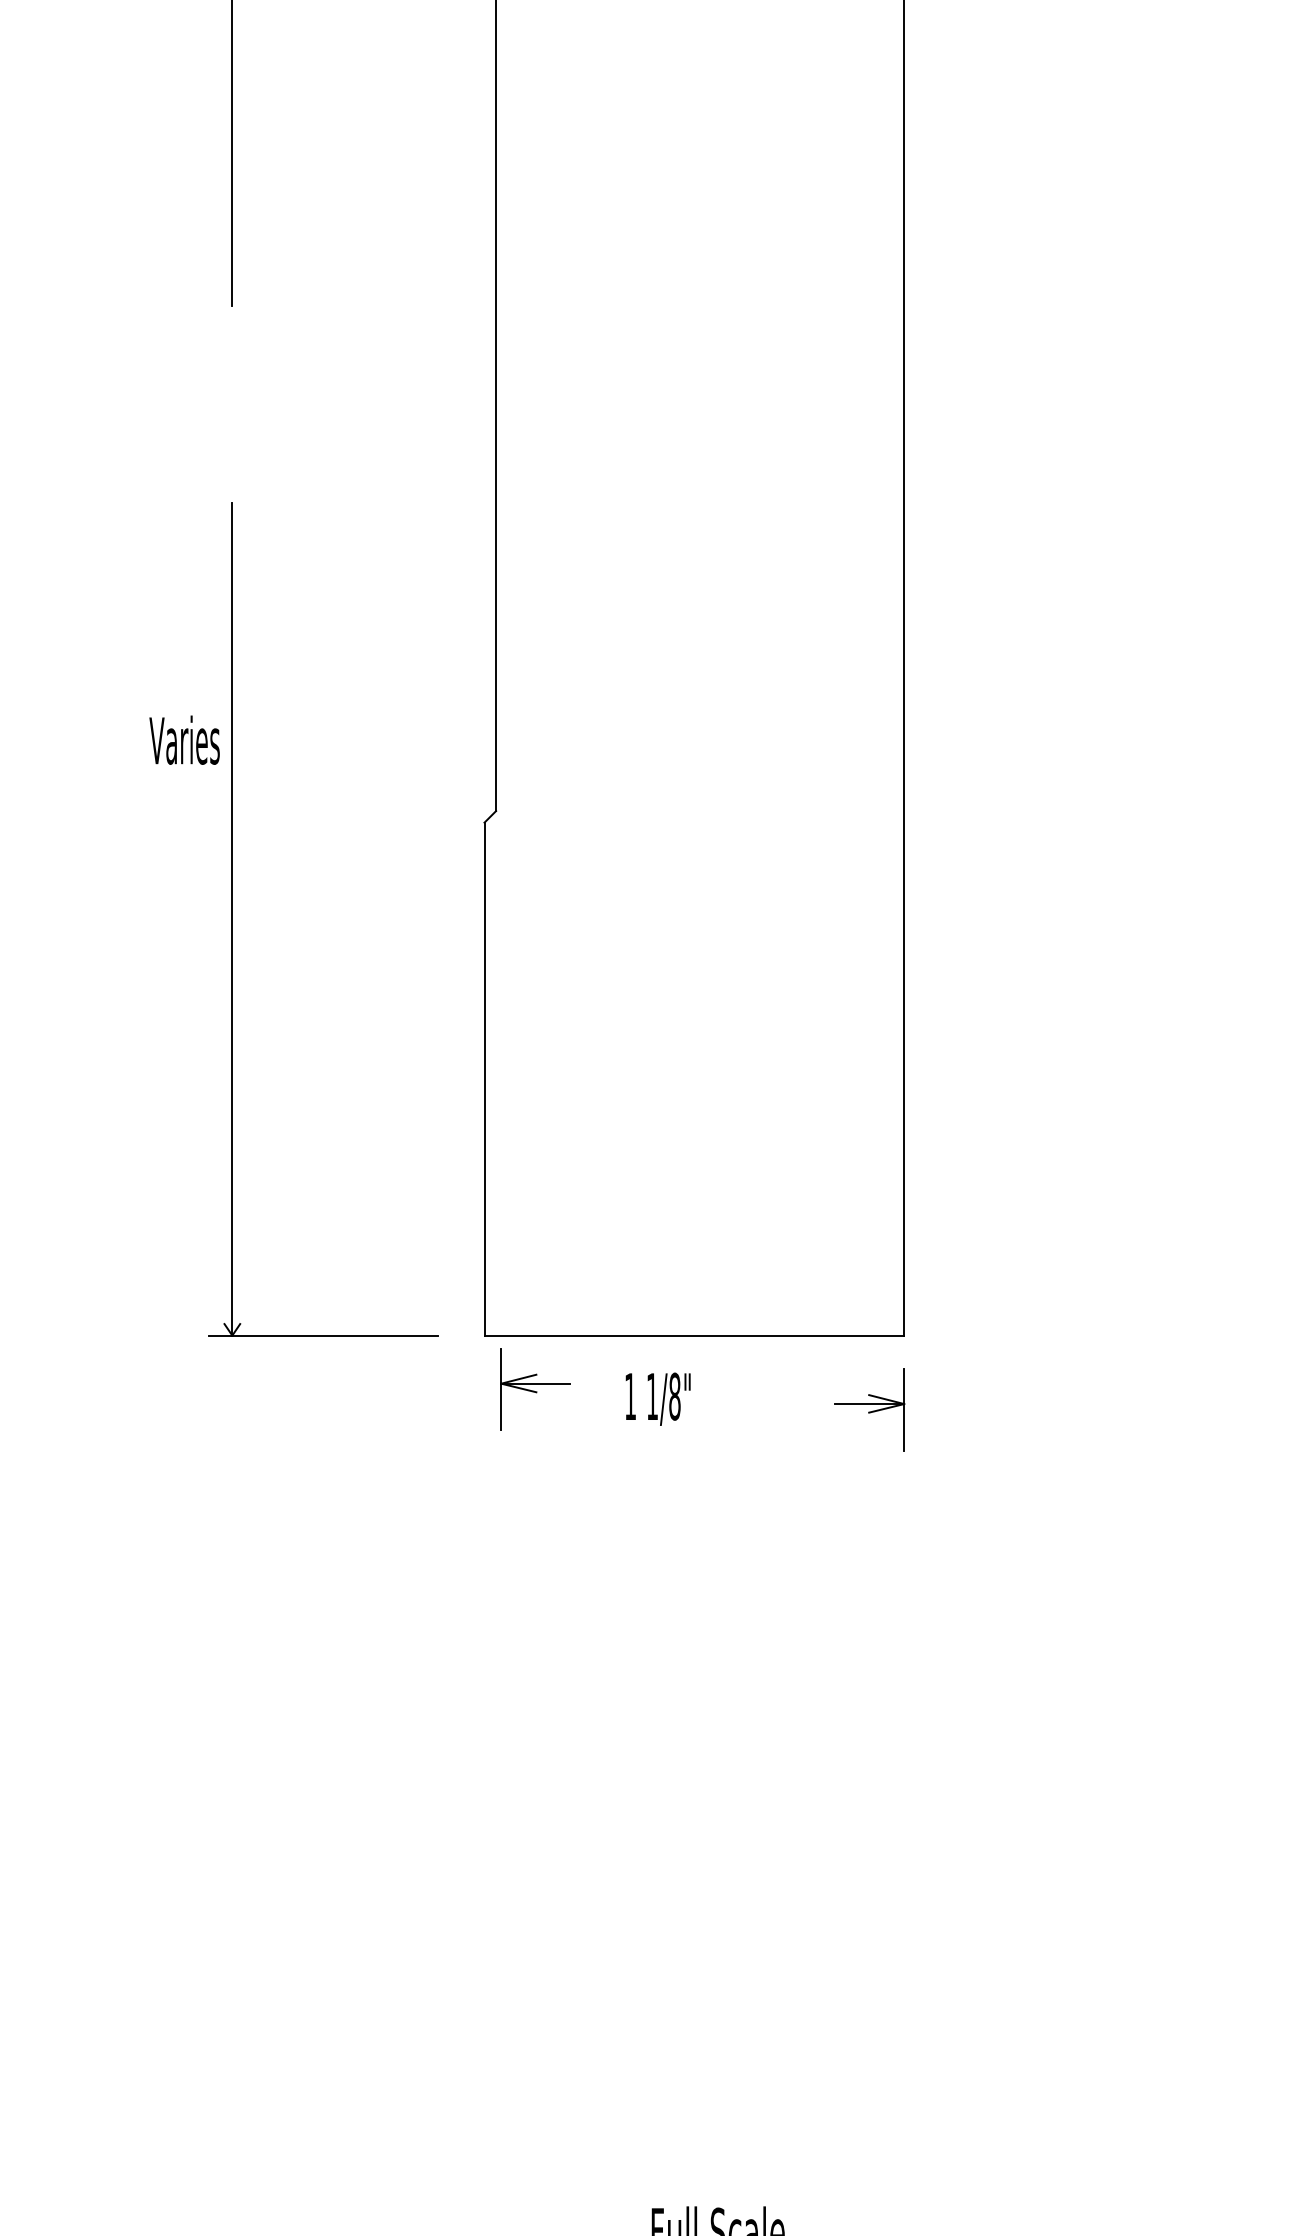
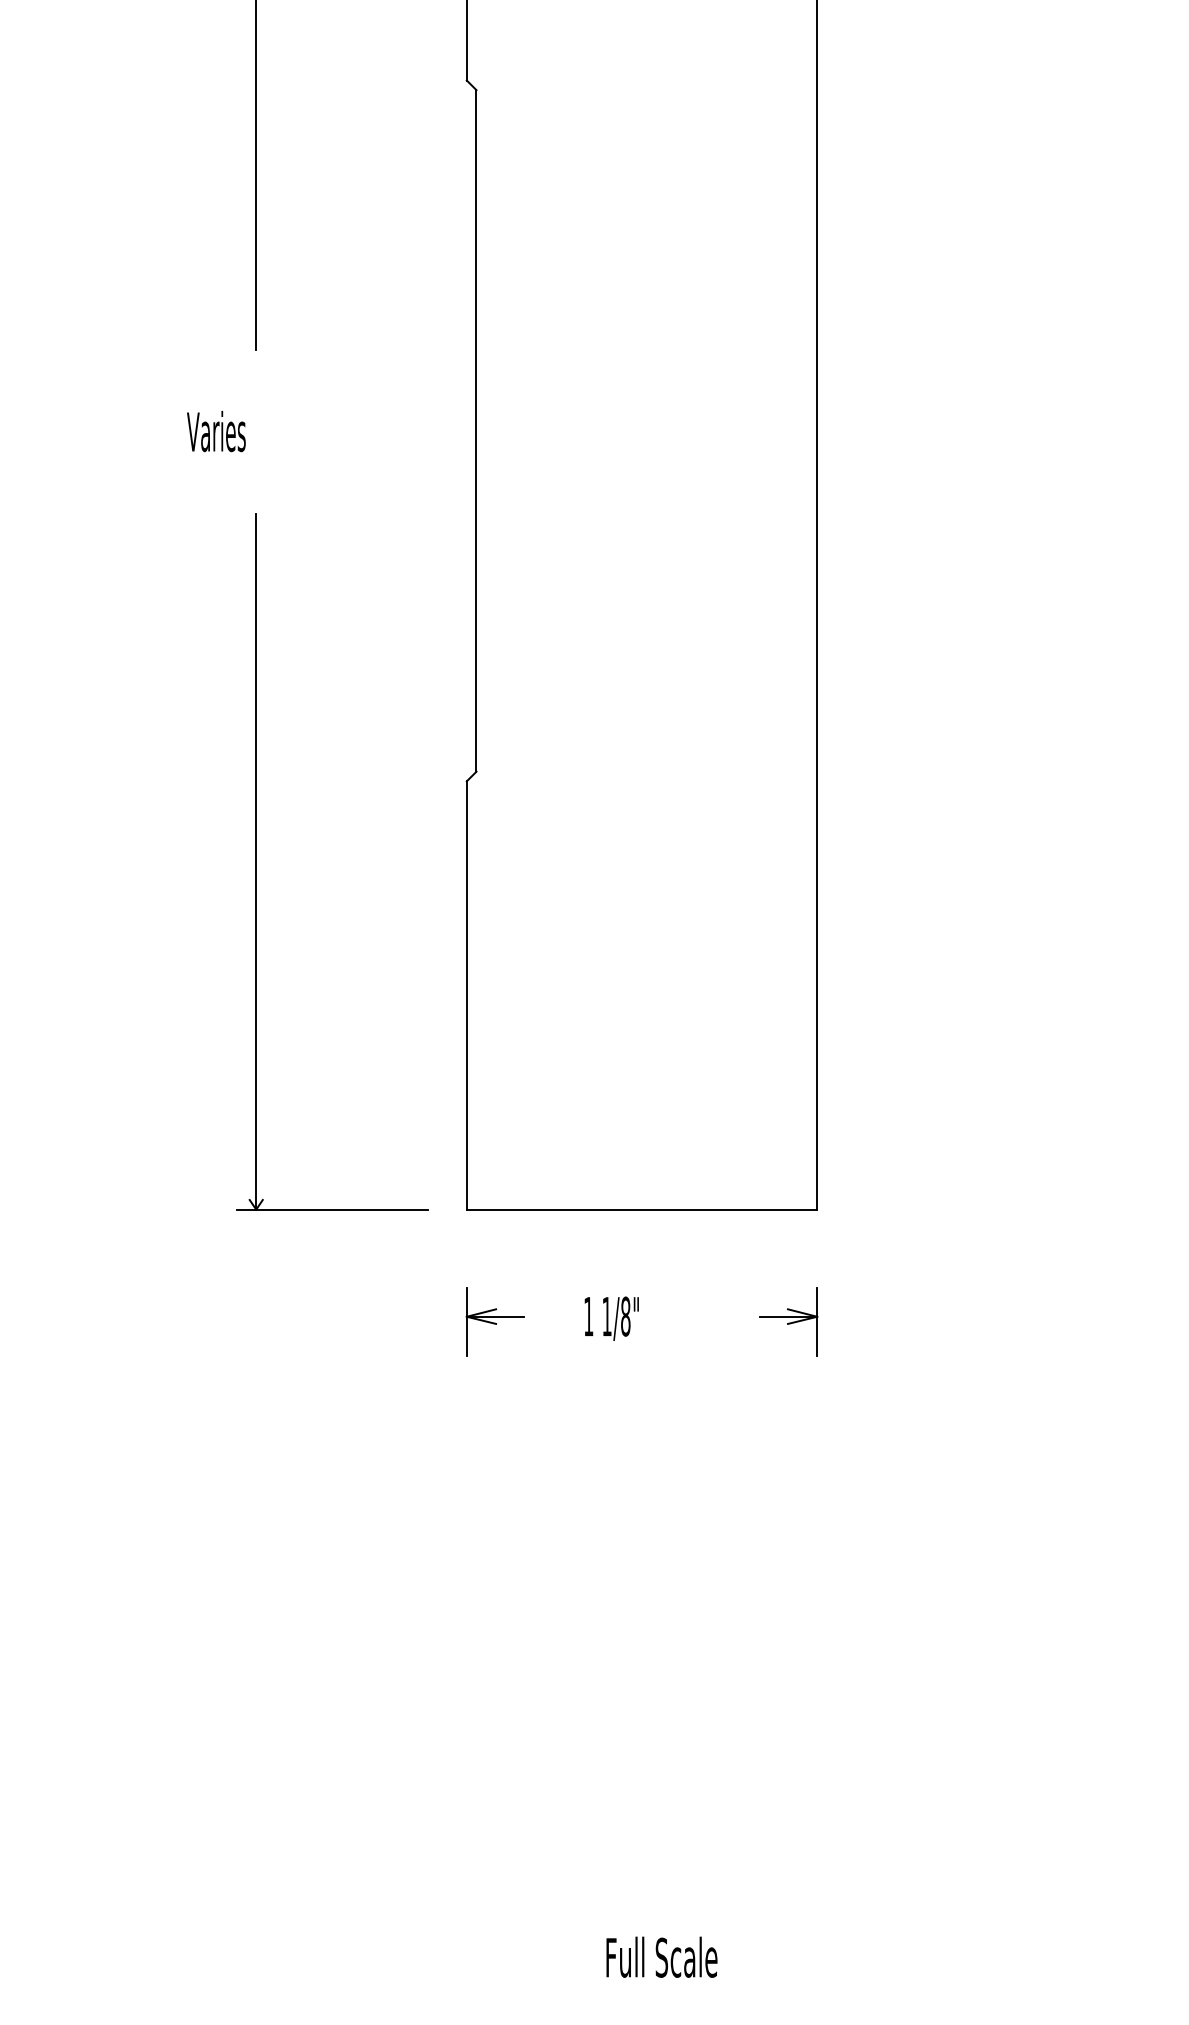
text: (184, 740) -> (216, 431), moved
part: (534, 1389) -> (494, 1321), moved
text: (657, 1398) -> (611, 1318), moved
part: (869, 1409) -> (788, 1321), moved

